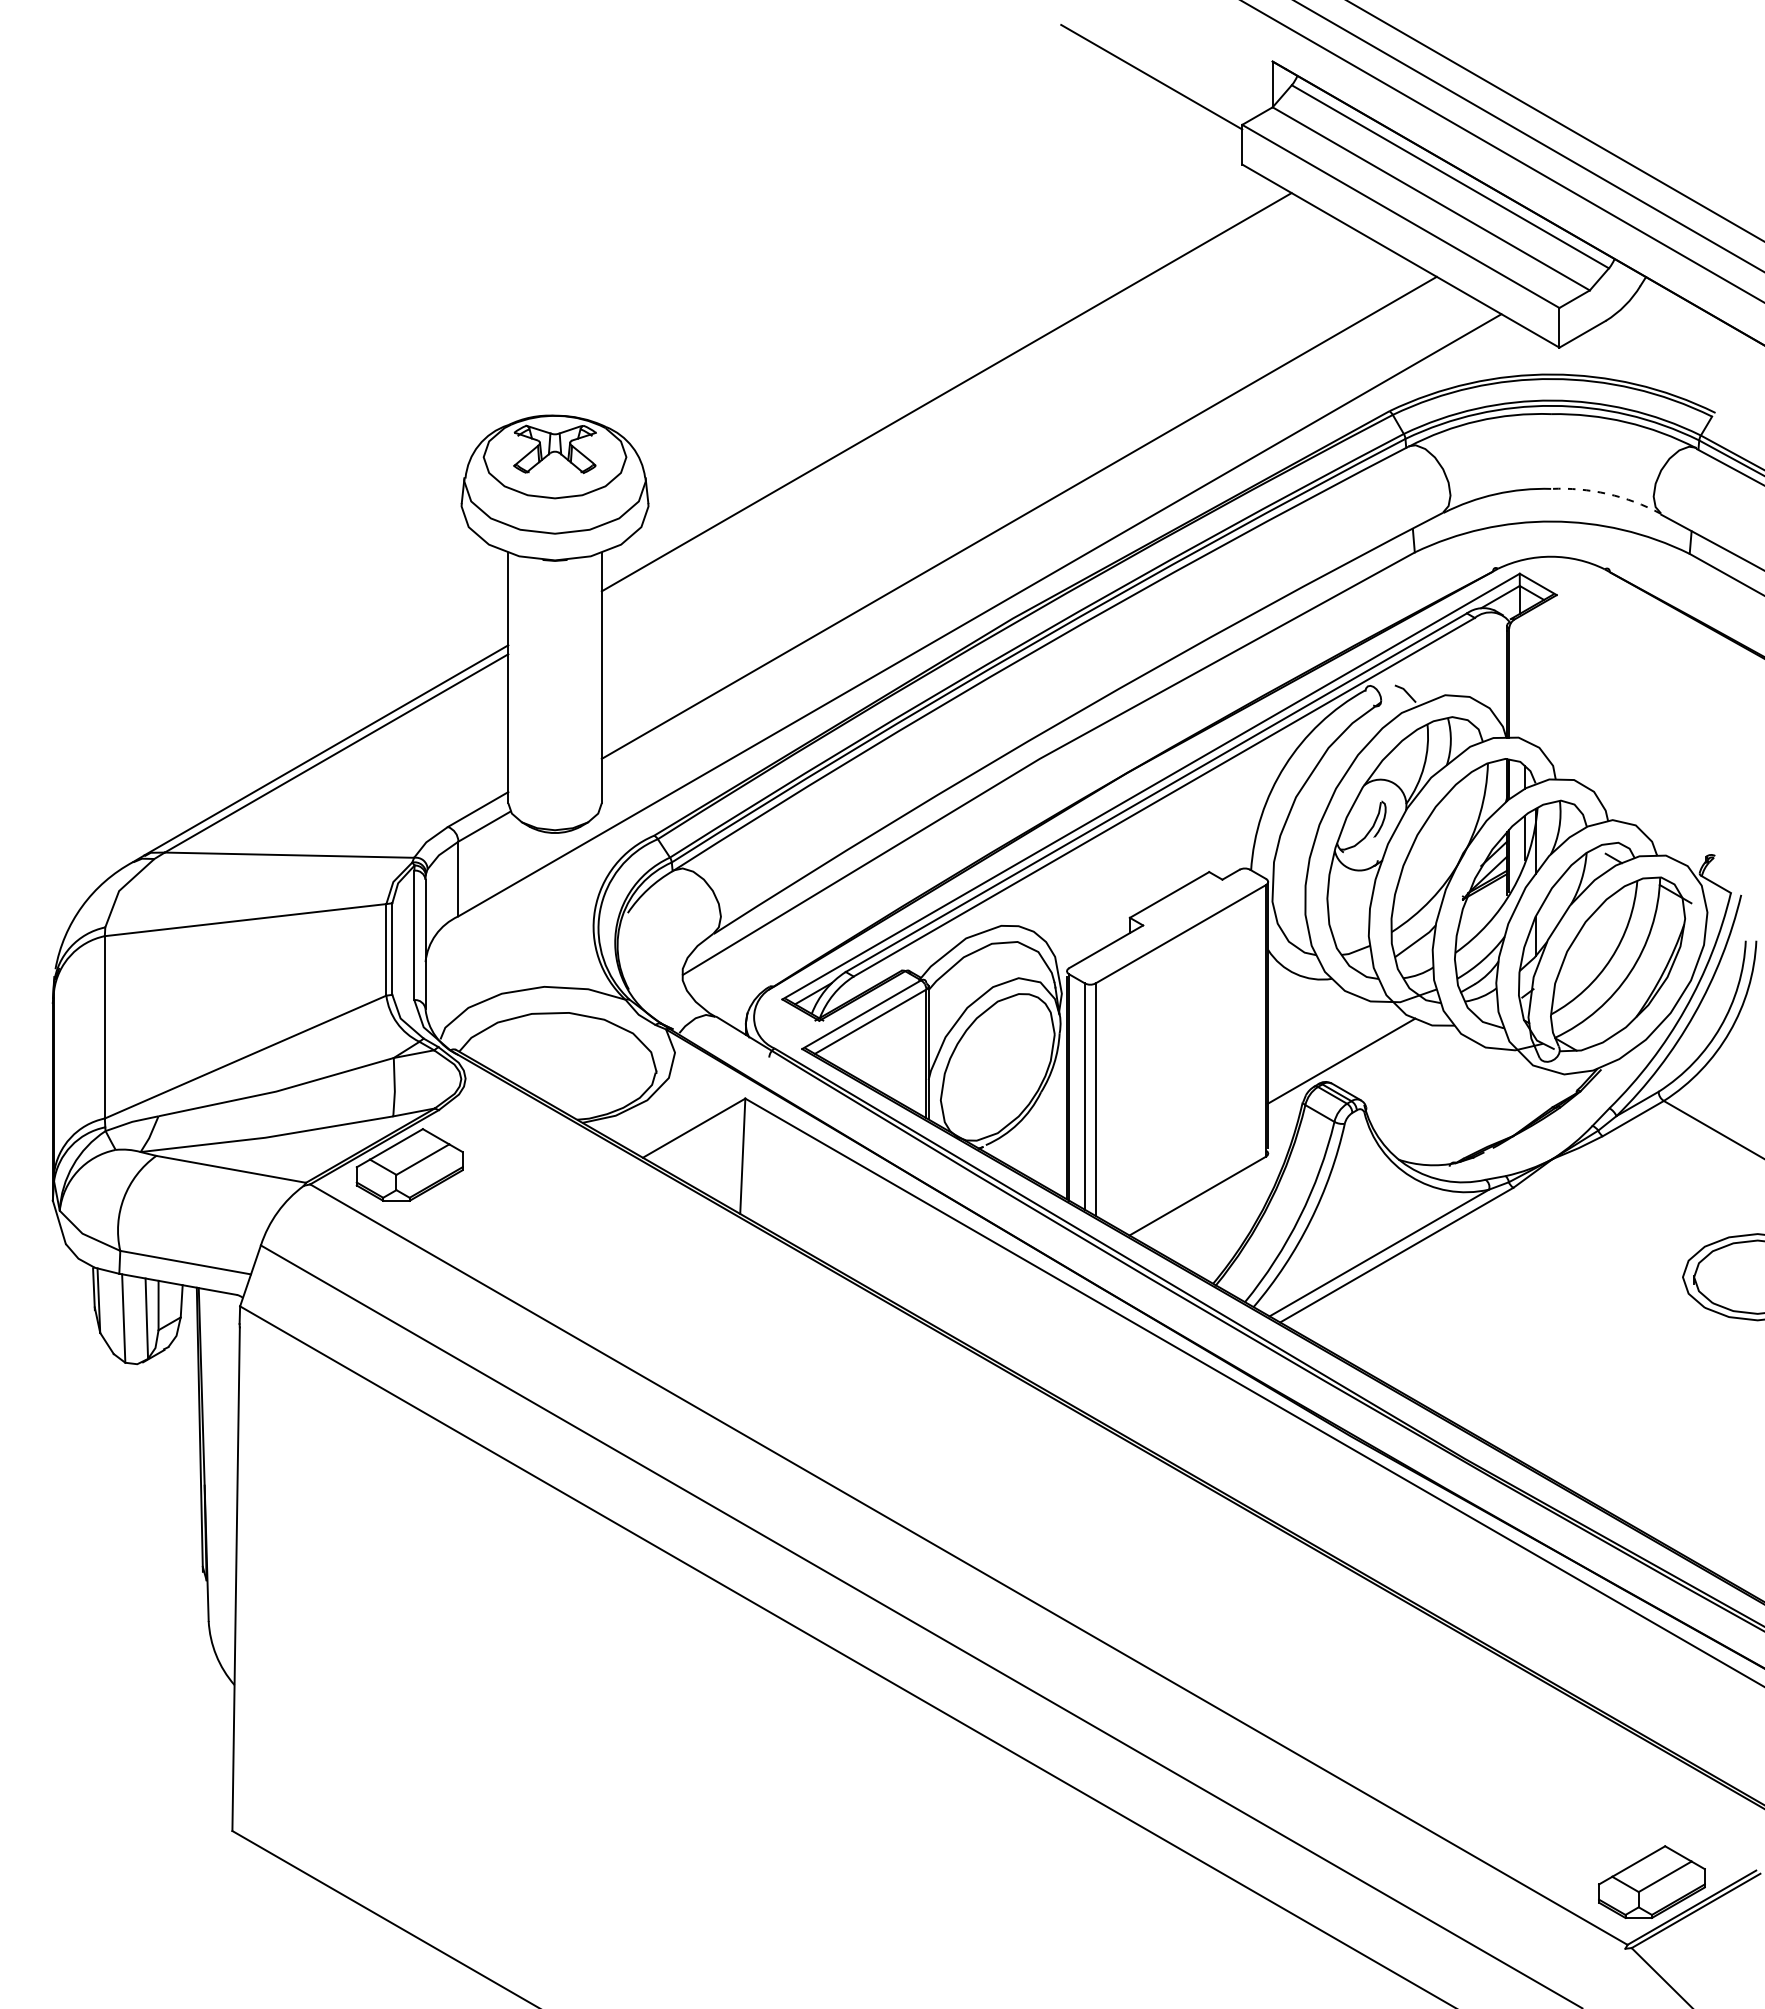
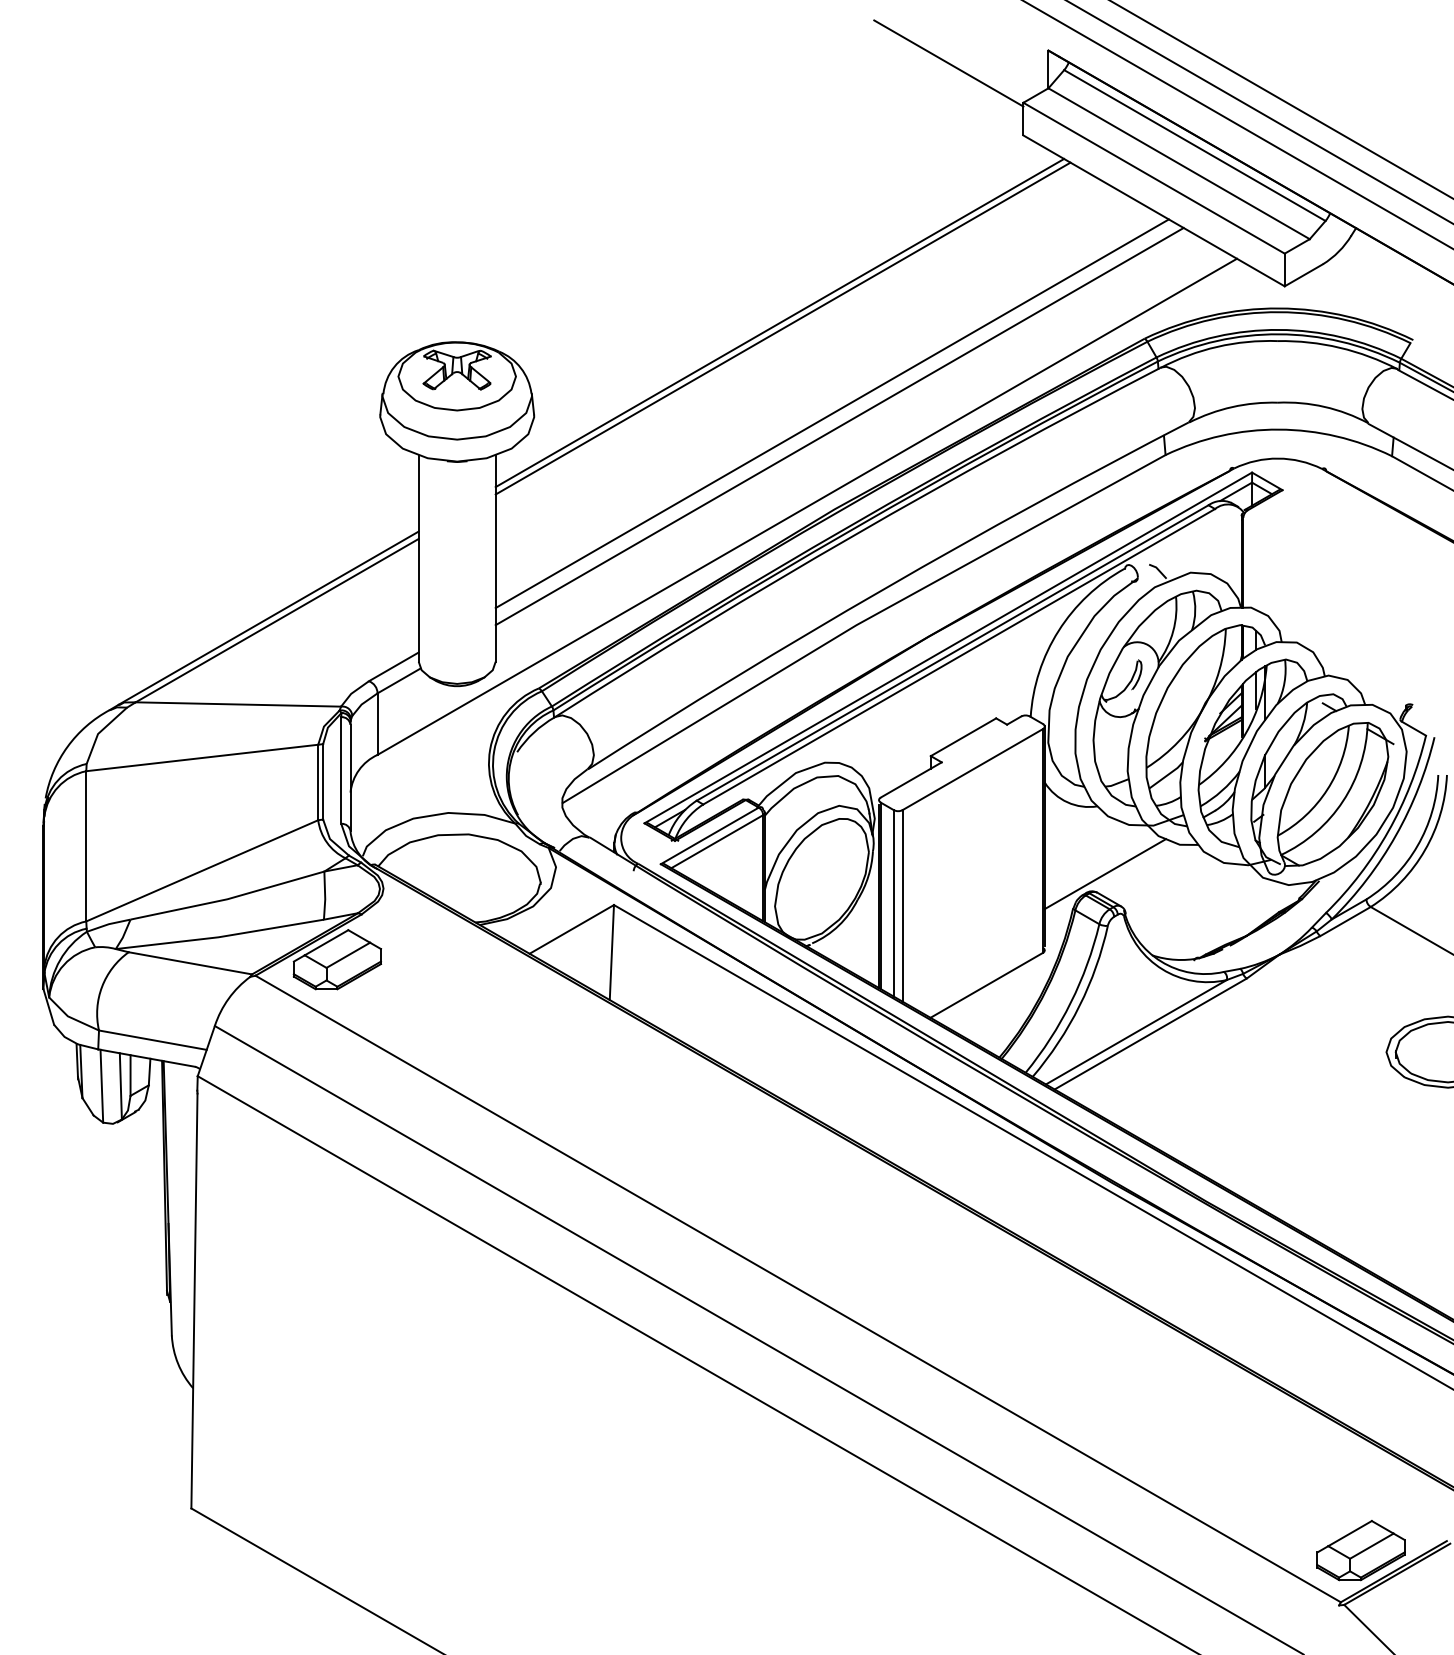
line: (950, 398) -> (783, 328), added
arc: (1607, 493) -> (1324, 406), dashed -> solid
line: (1009, 502) -> (831, 413), added

